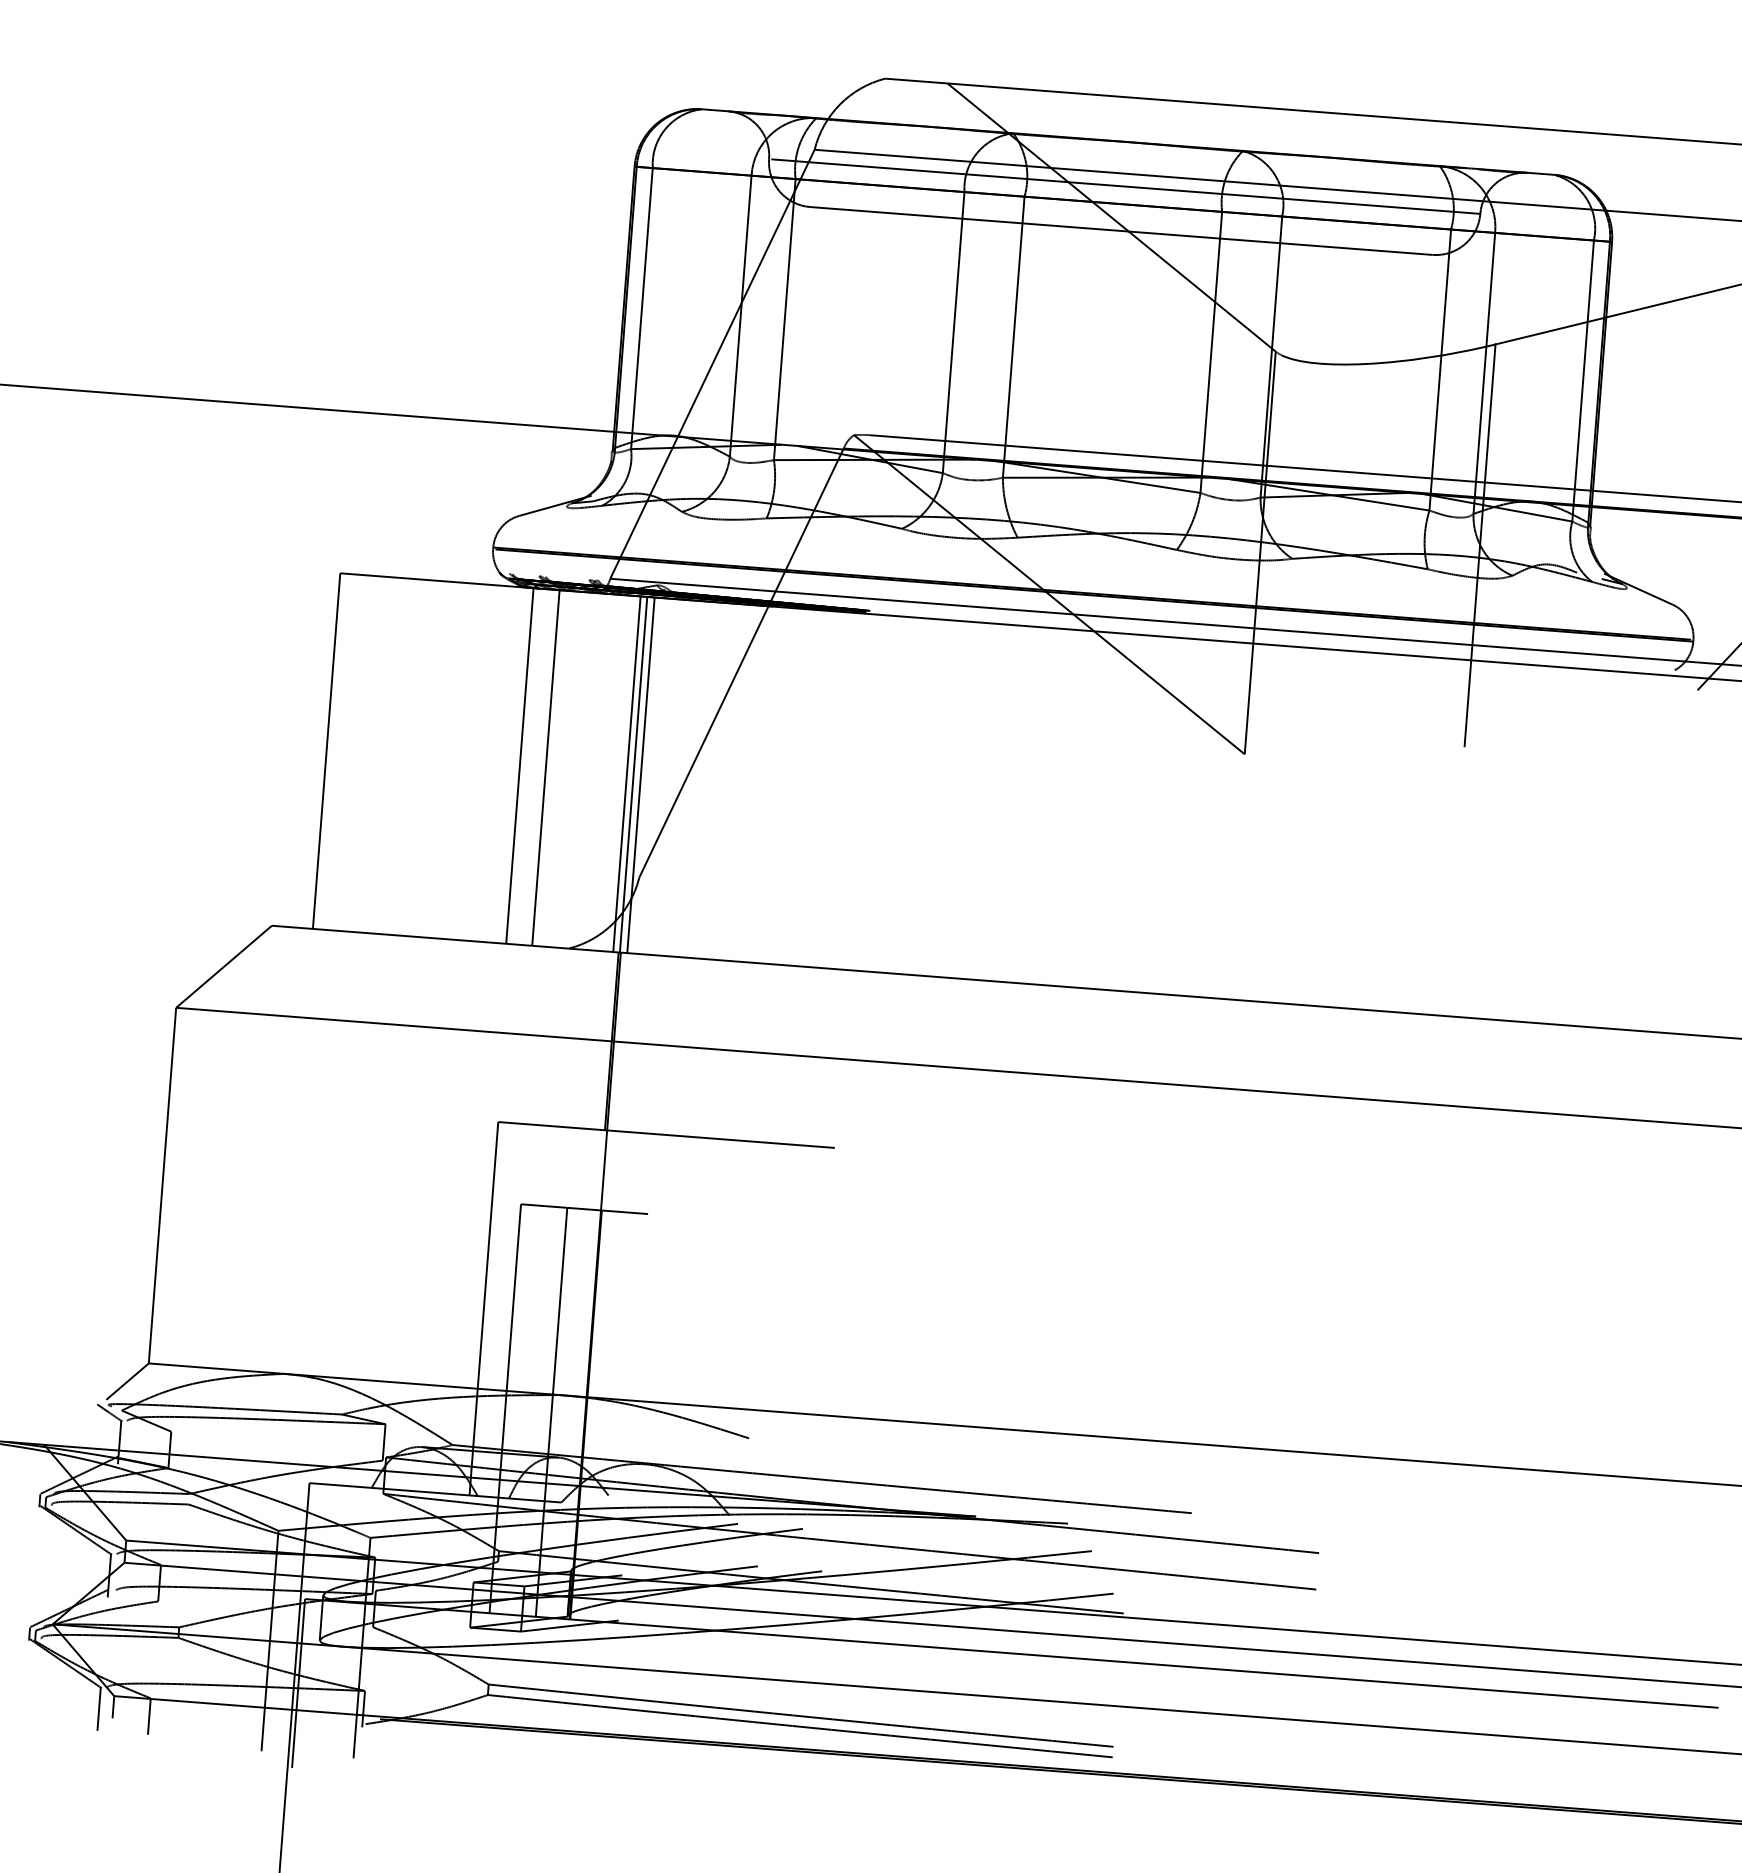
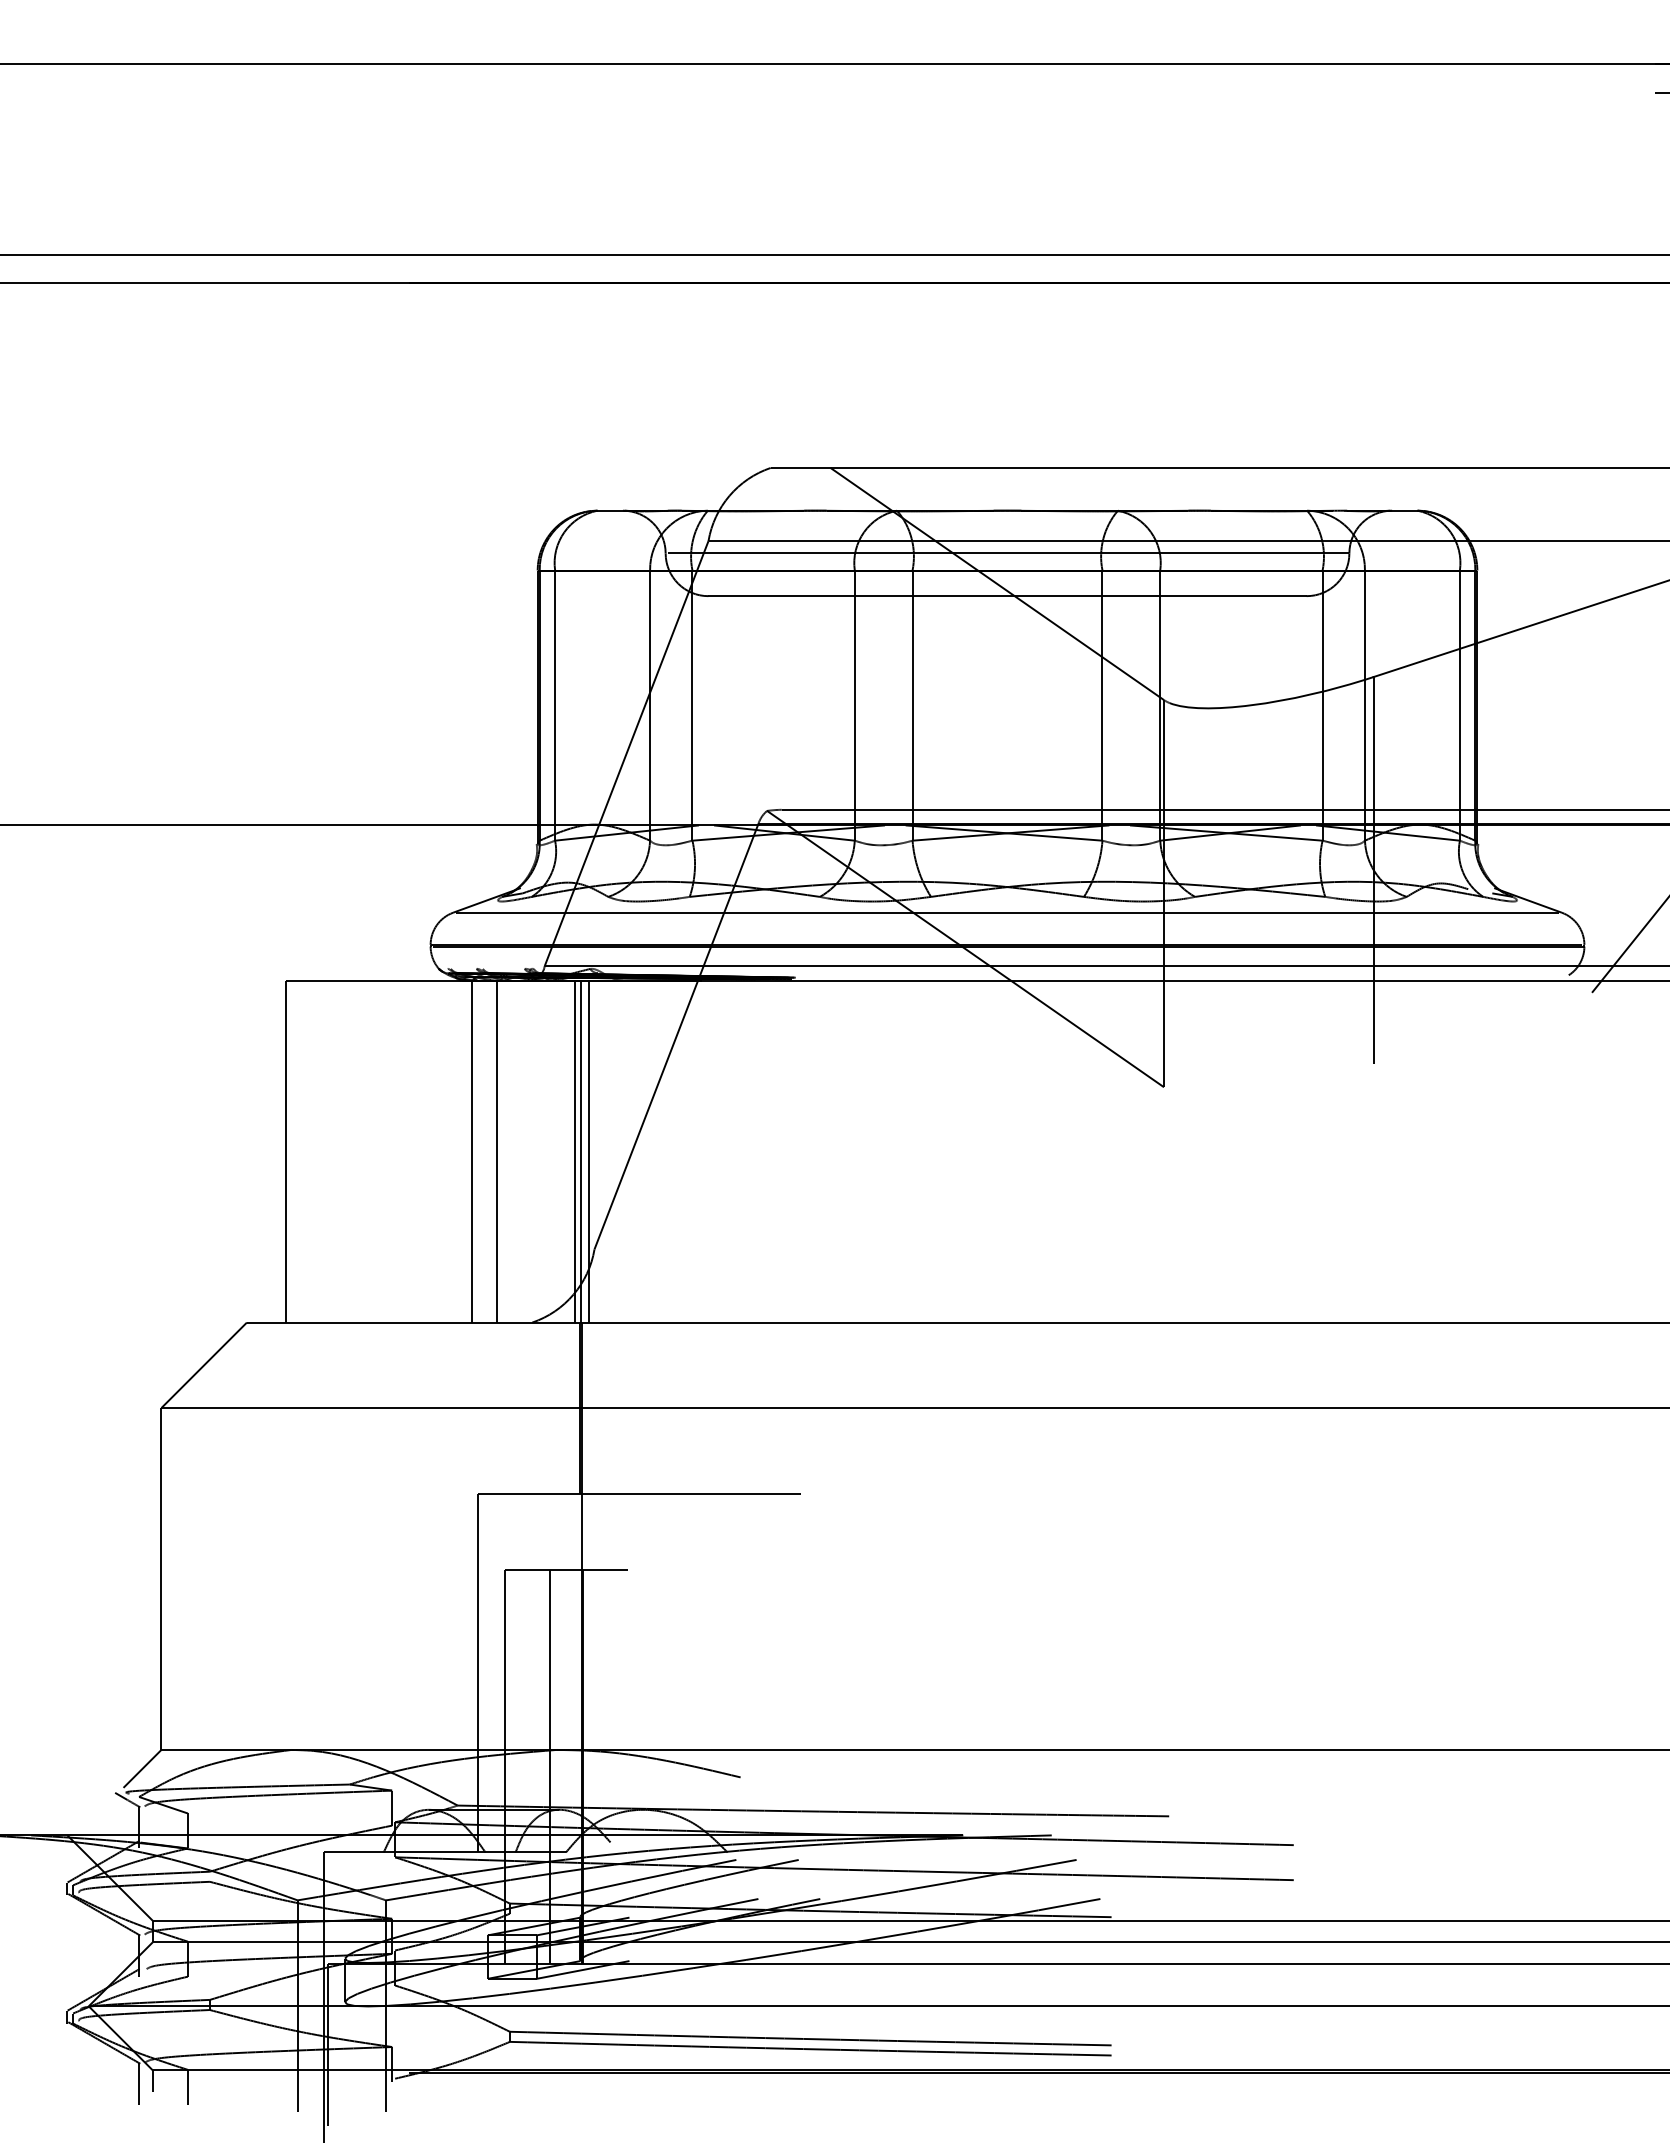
line: (1095, 560) -> (1007, 912), added

